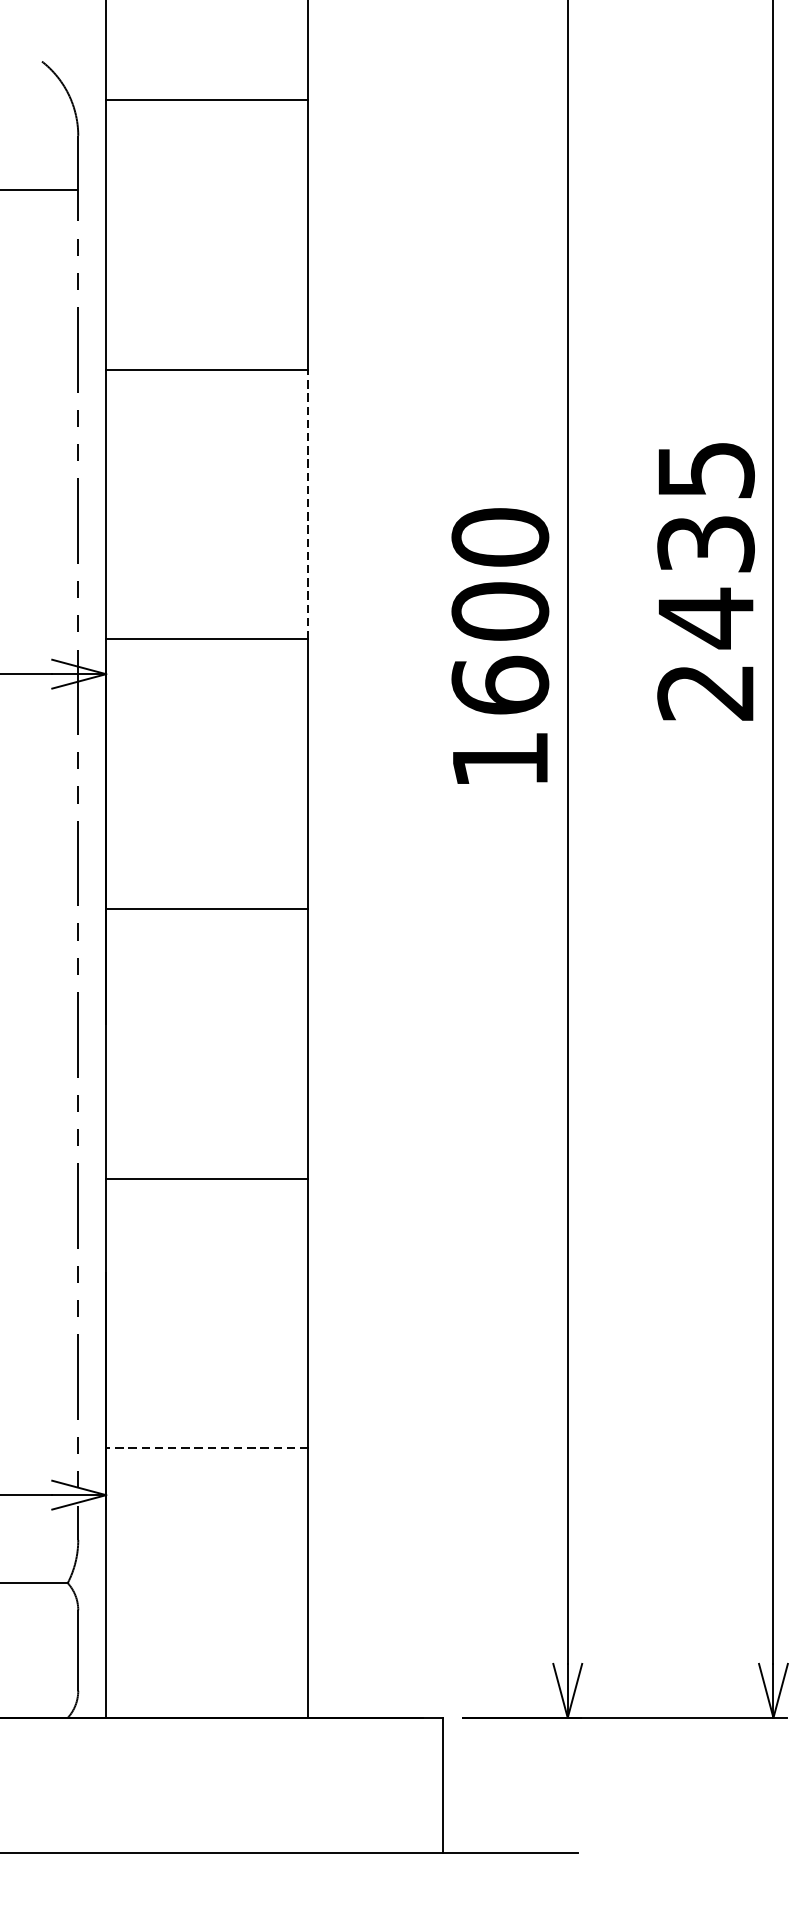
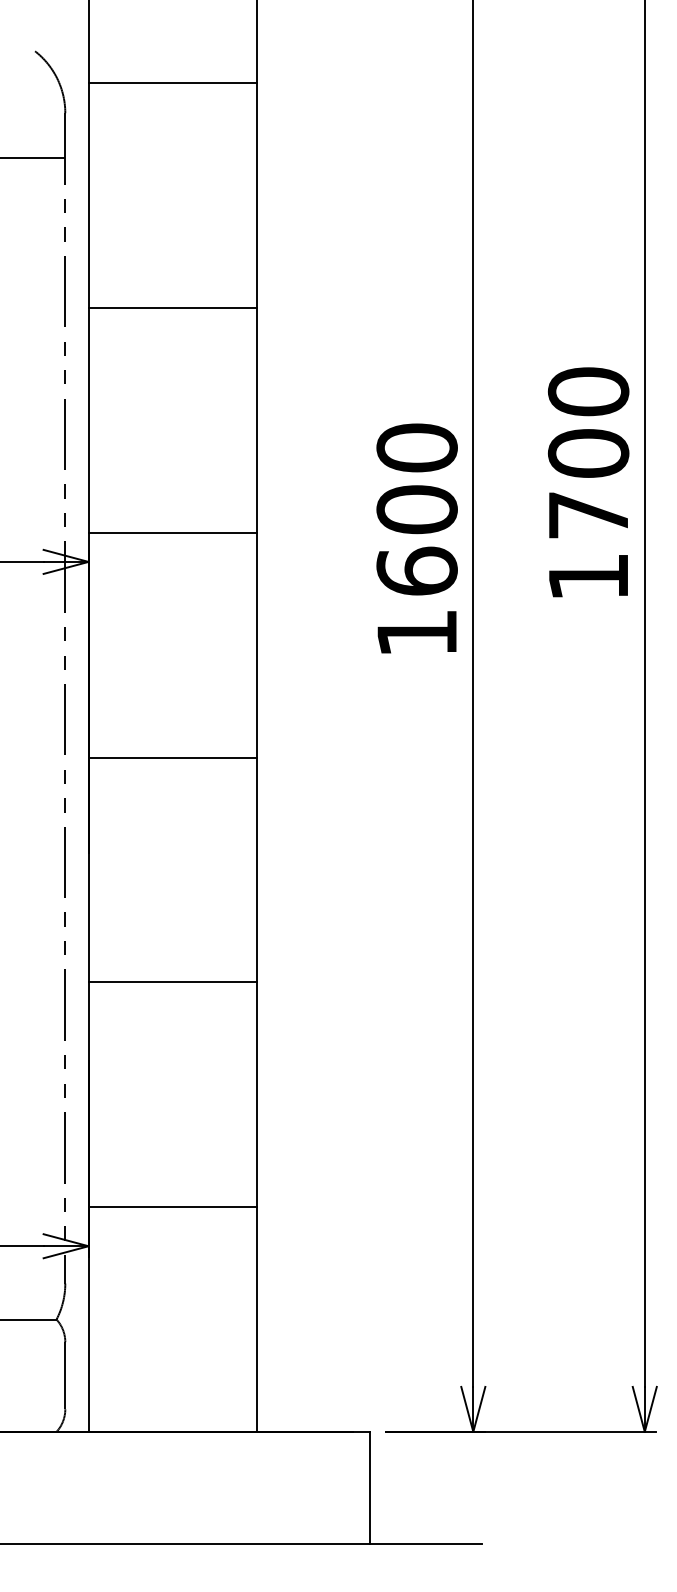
line: (308, 504) -> (257, 420), dashed -> solid
text: (705, 580) -> (588, 483), 2435 -> 1700
line: (206, 1448) -> (172, 1207), dashed -> solid

